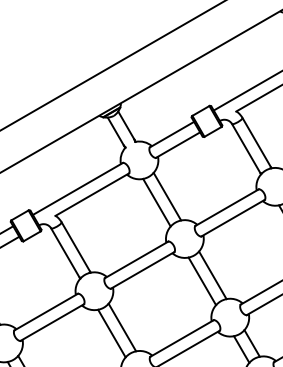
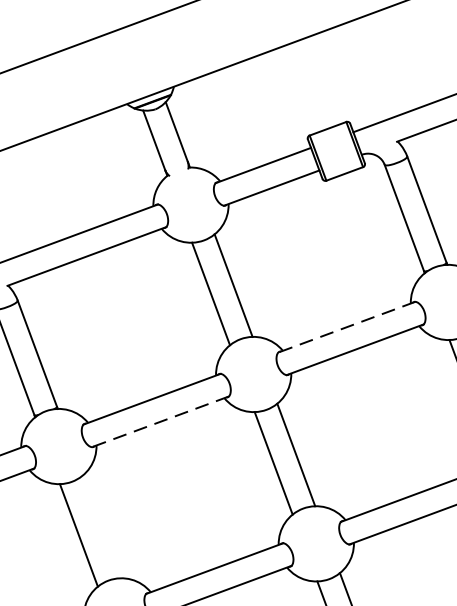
line: (227, 207) -> (347, 326), solid -> dashed
line: (142, 270) -> (160, 421), solid -> dashed
line: (122, 327) -> (101, 527), removed

